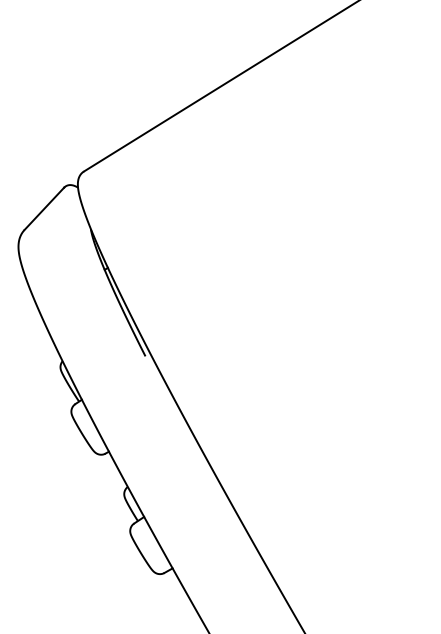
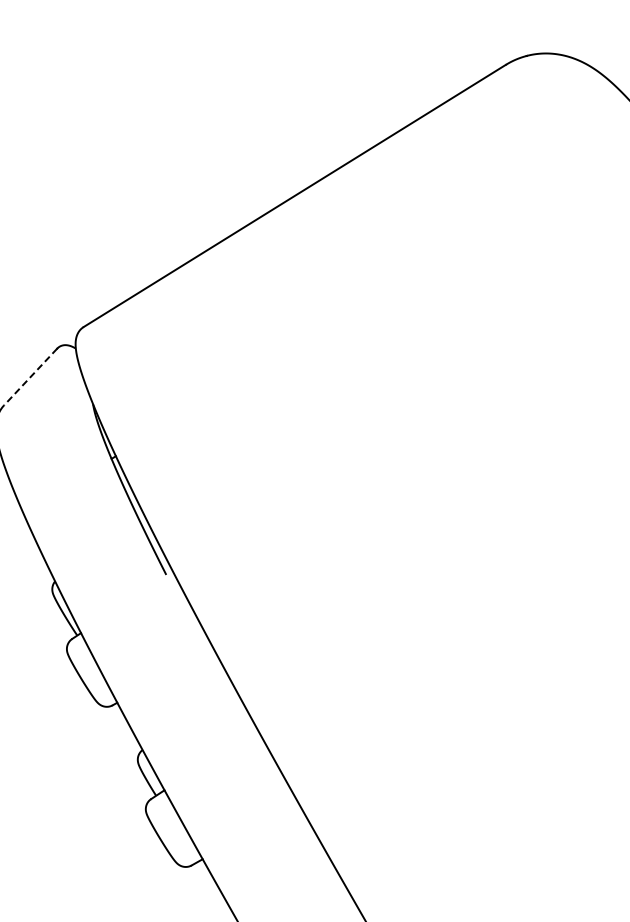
line: (44, 208) -> (30, 376), solid -> dashed

